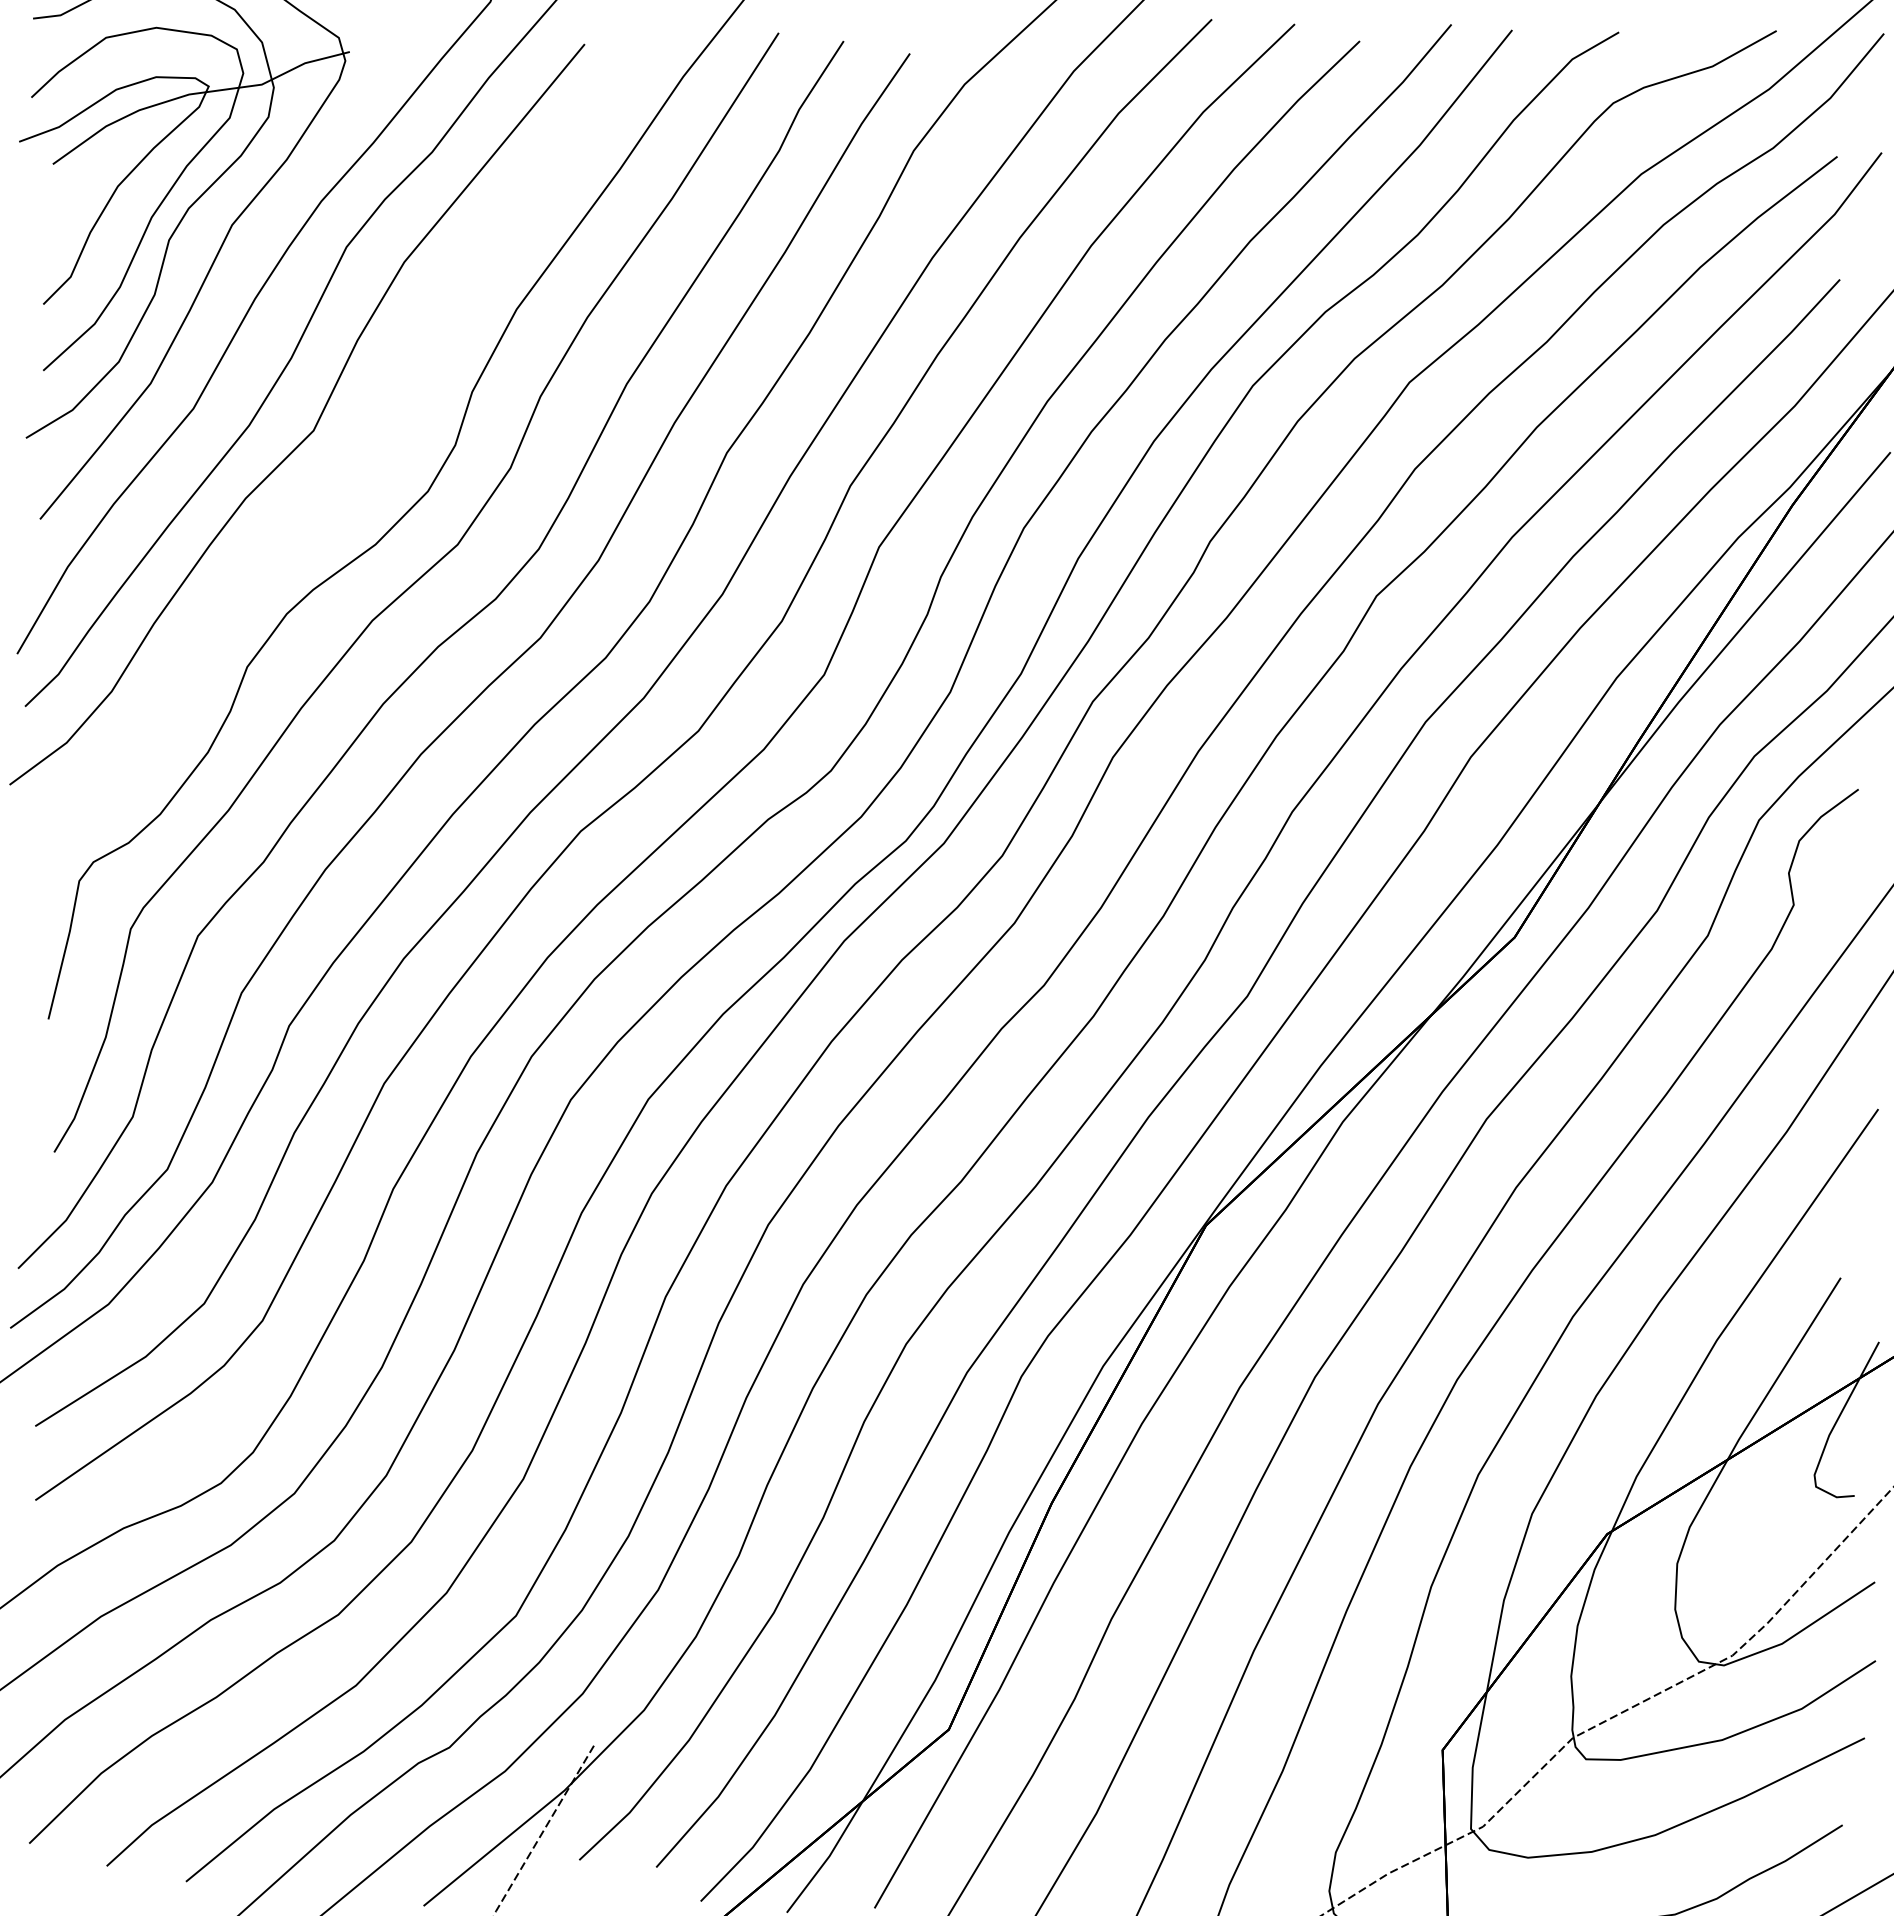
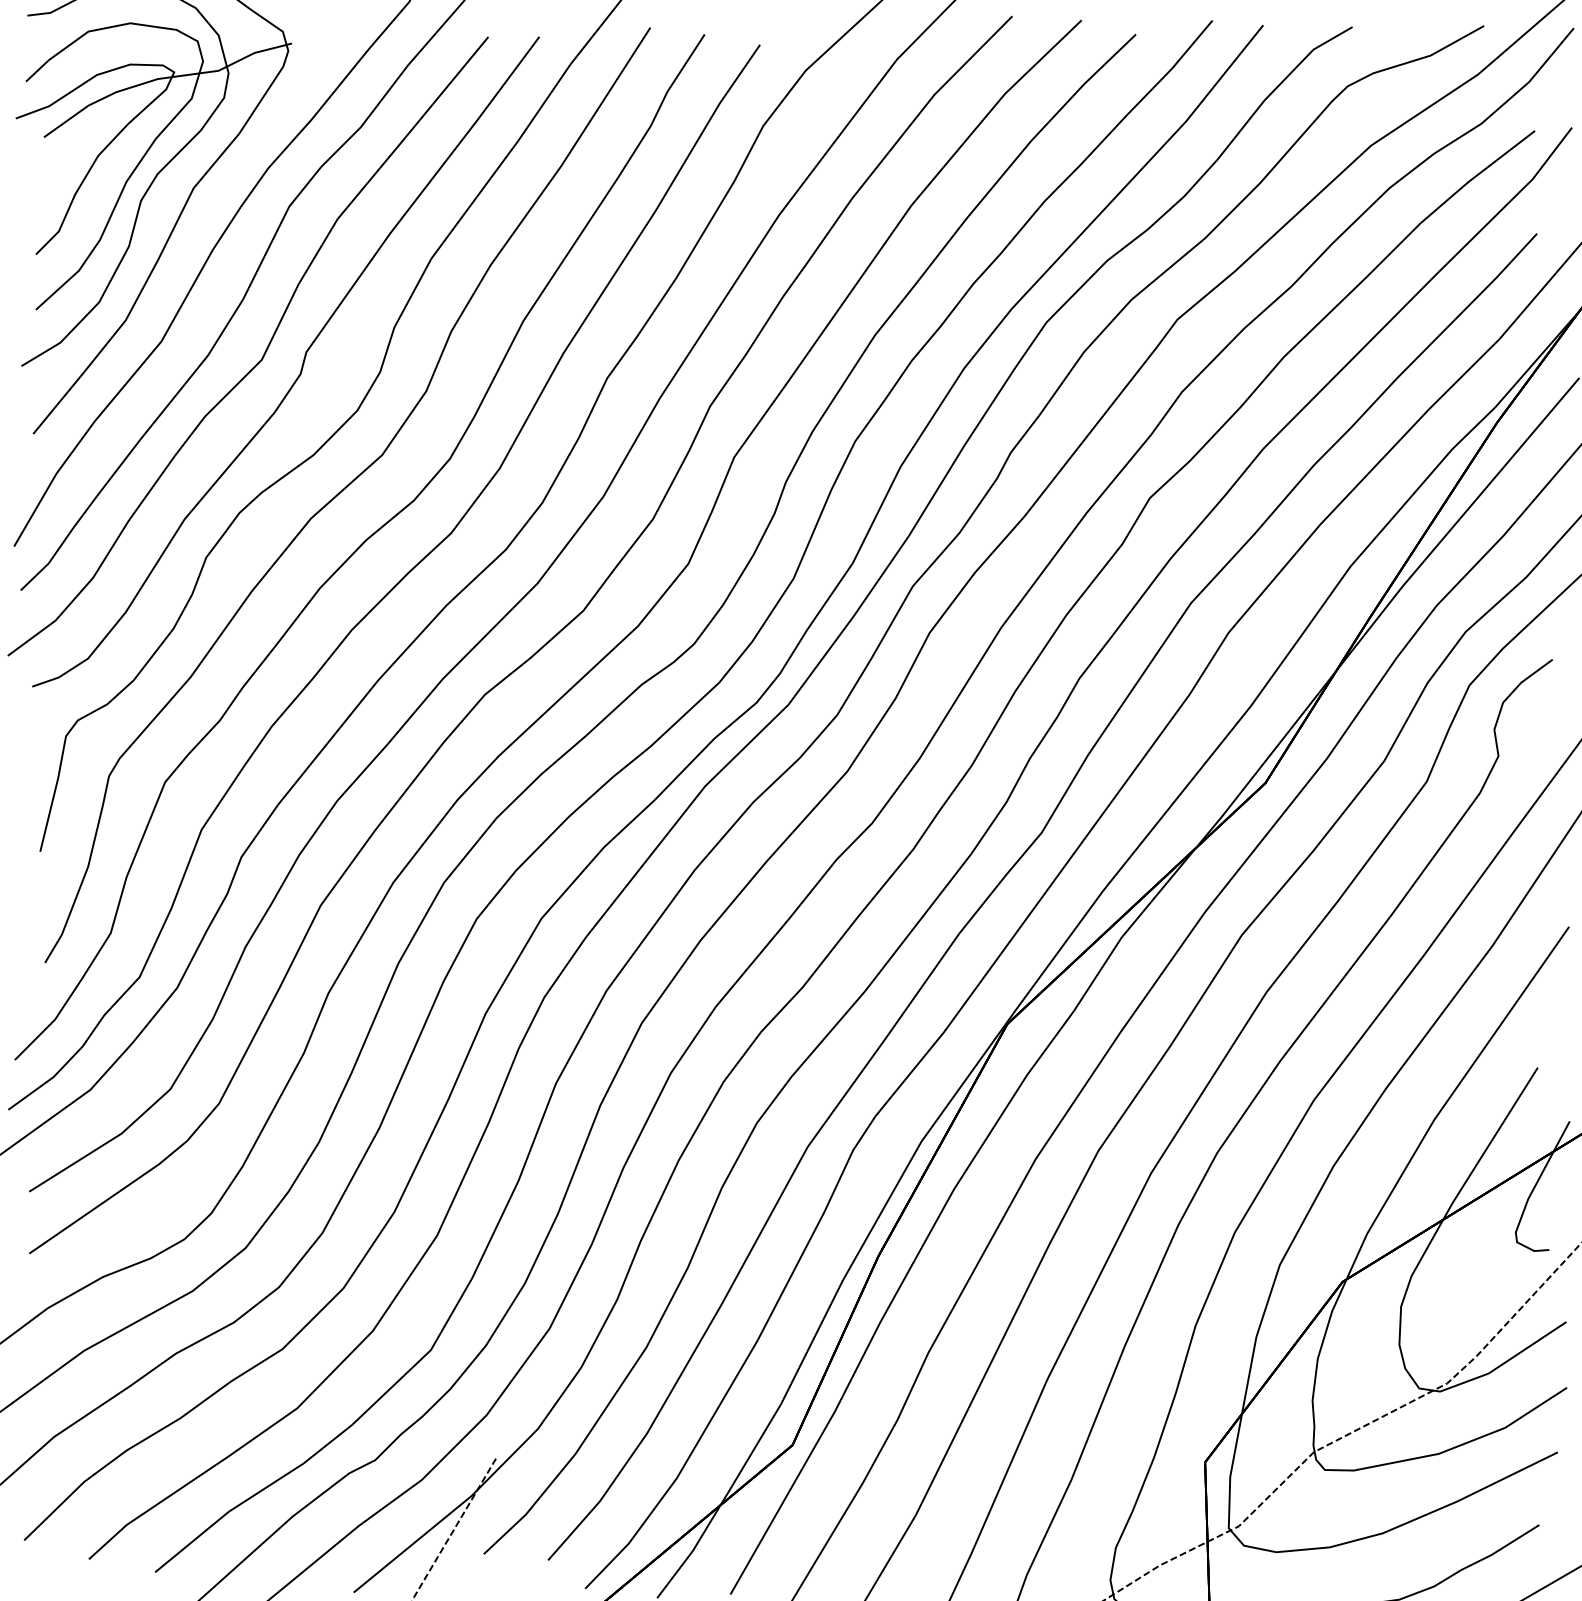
part: (361, 437) -> (301, 365), added

